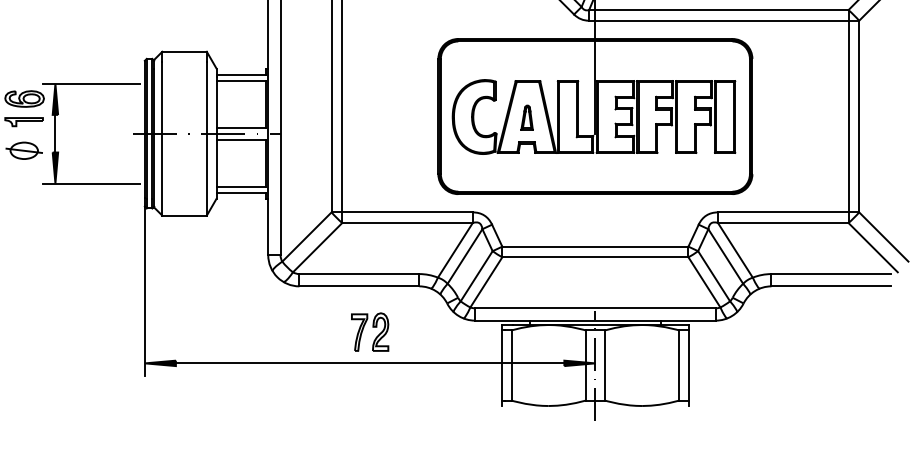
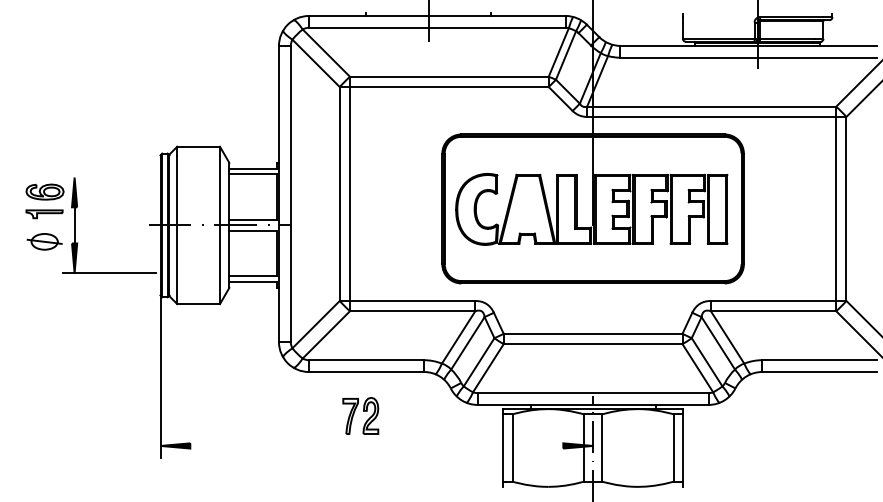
line: (90, 83) -> (108, 177), removed
part: (527, 117) -> (527, 209), removed
part: (369, 331) -> (360, 415), moved
line: (369, 362) -> (376, 445), removed

